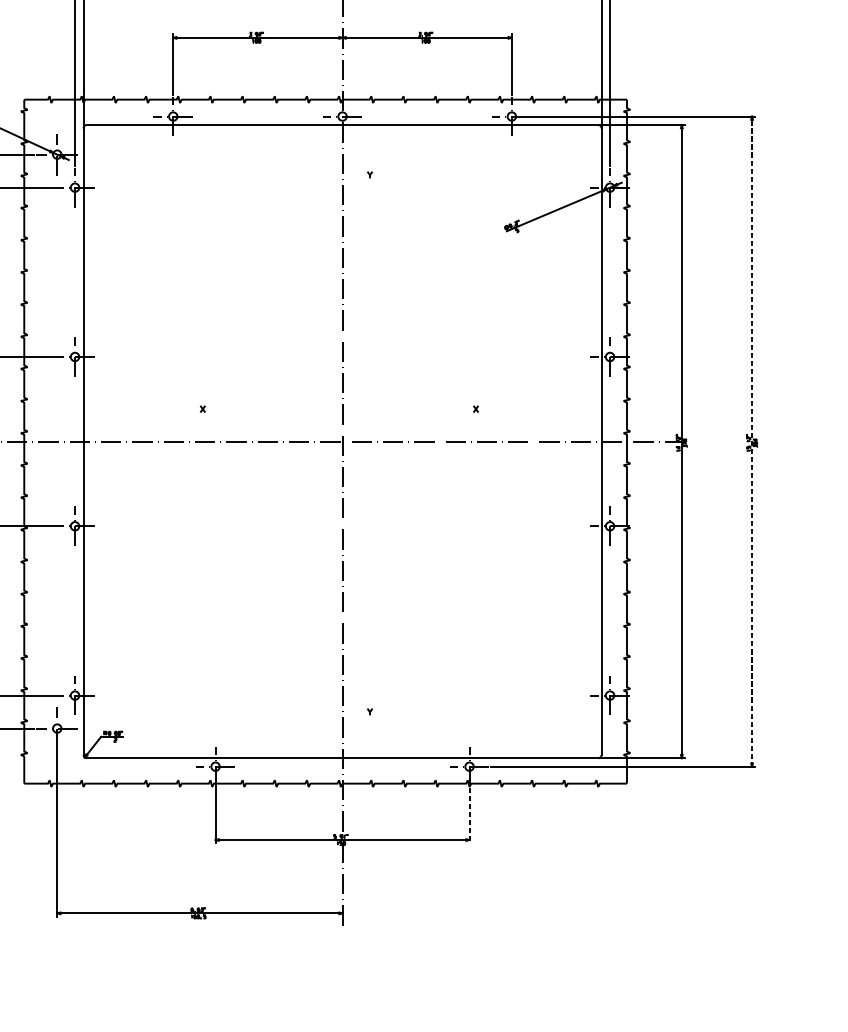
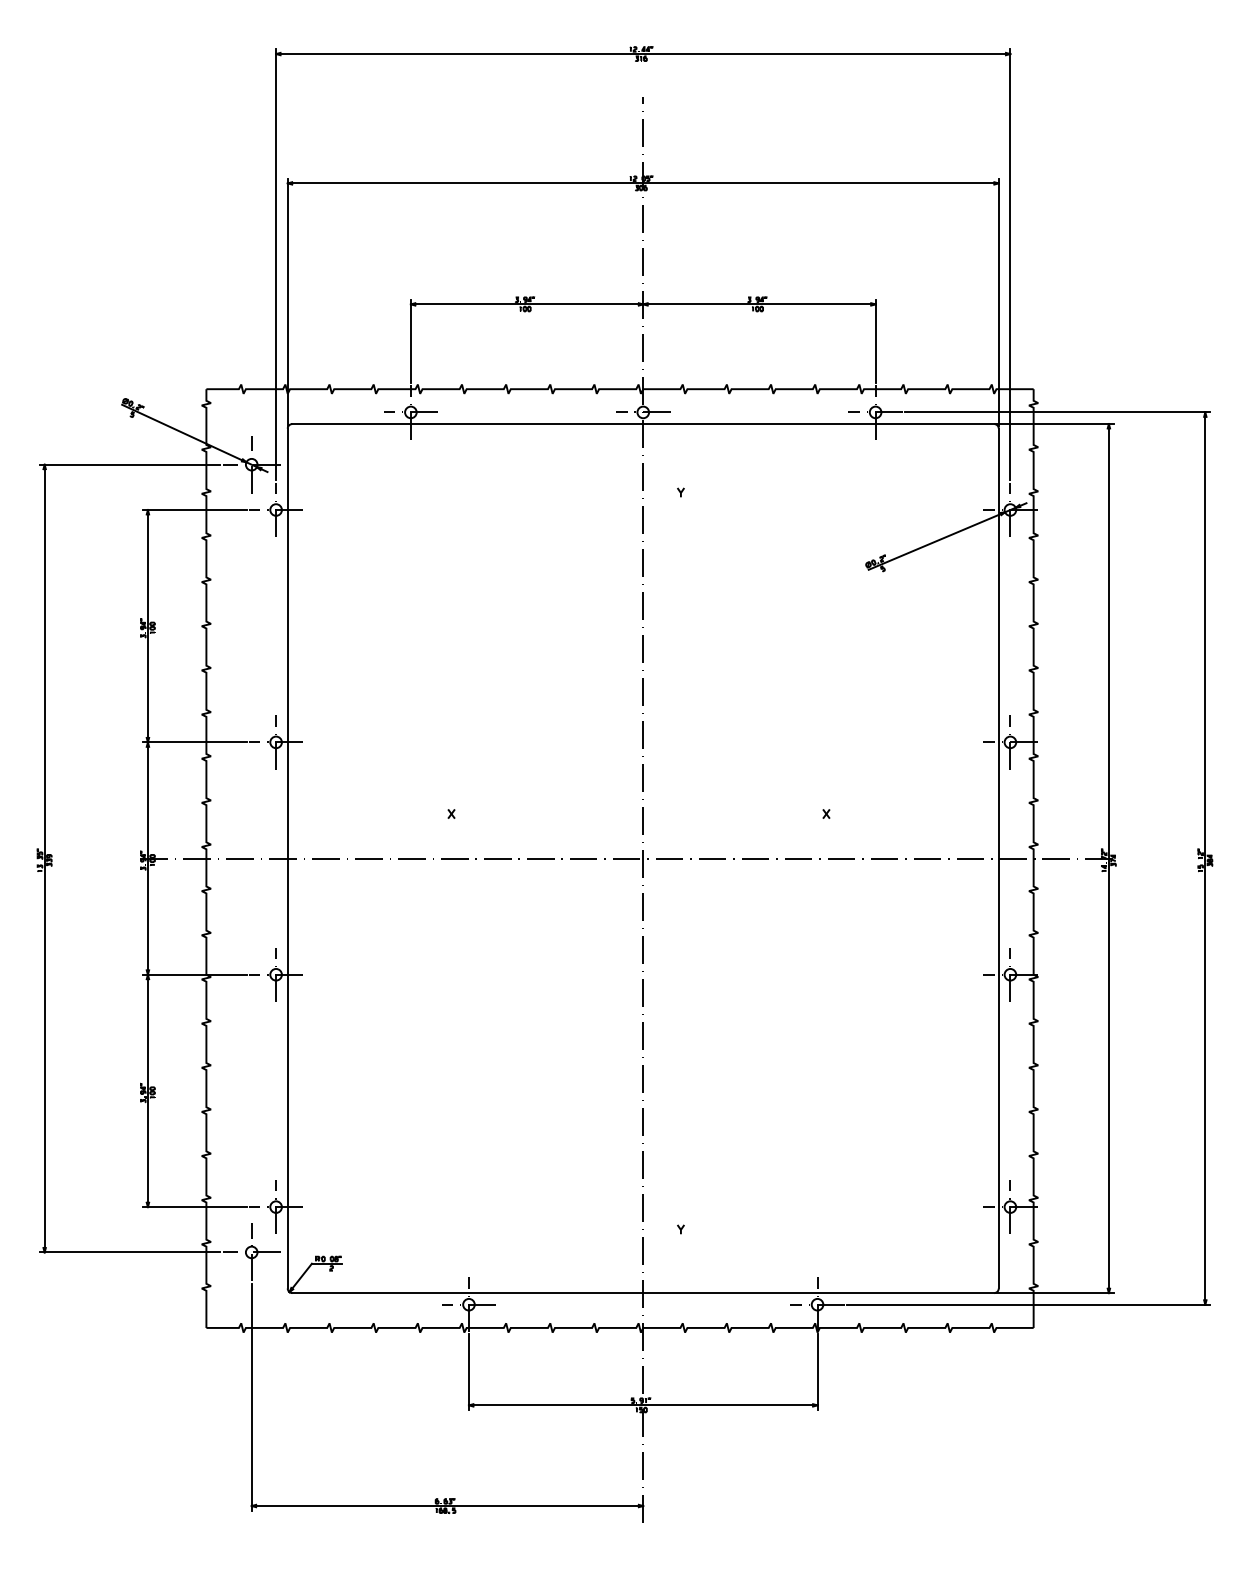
line: (752, 441) -> (1205, 858), dashed -> solid
line: (469, 816) -> (817, 1372), dashed -> solid

